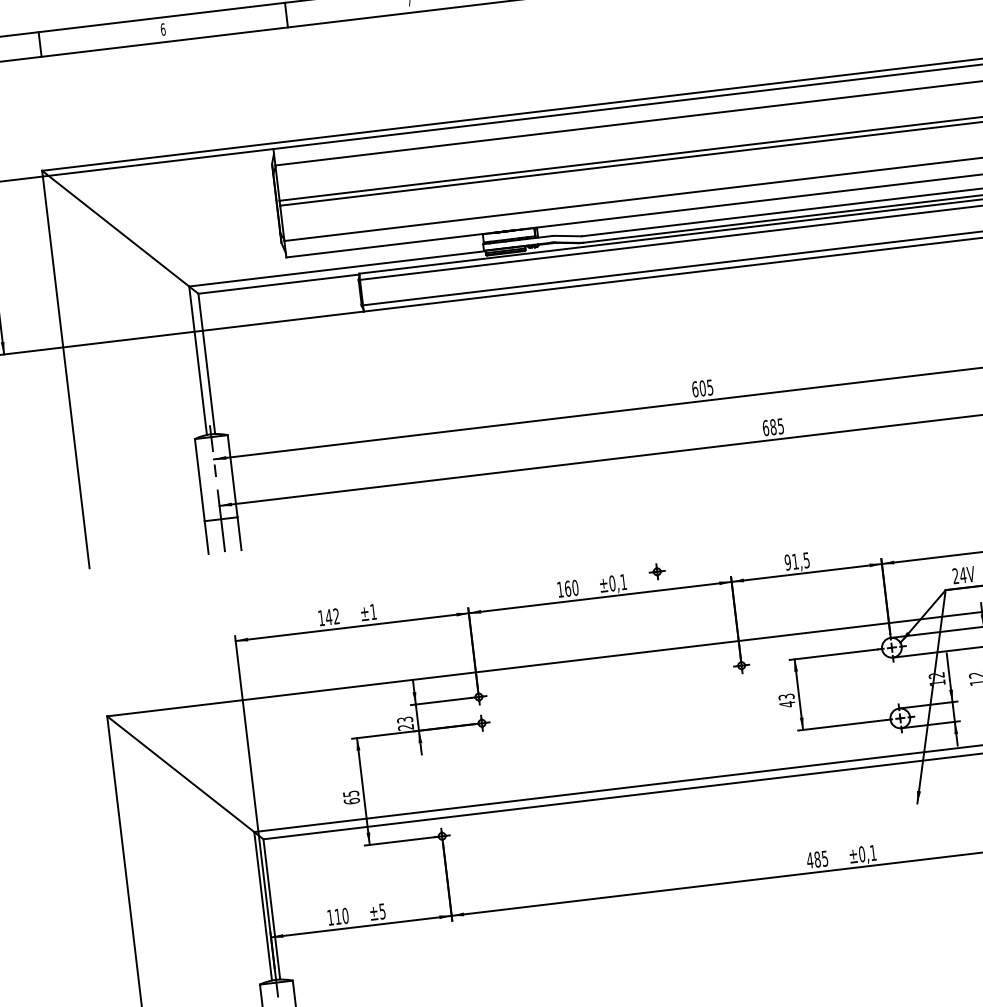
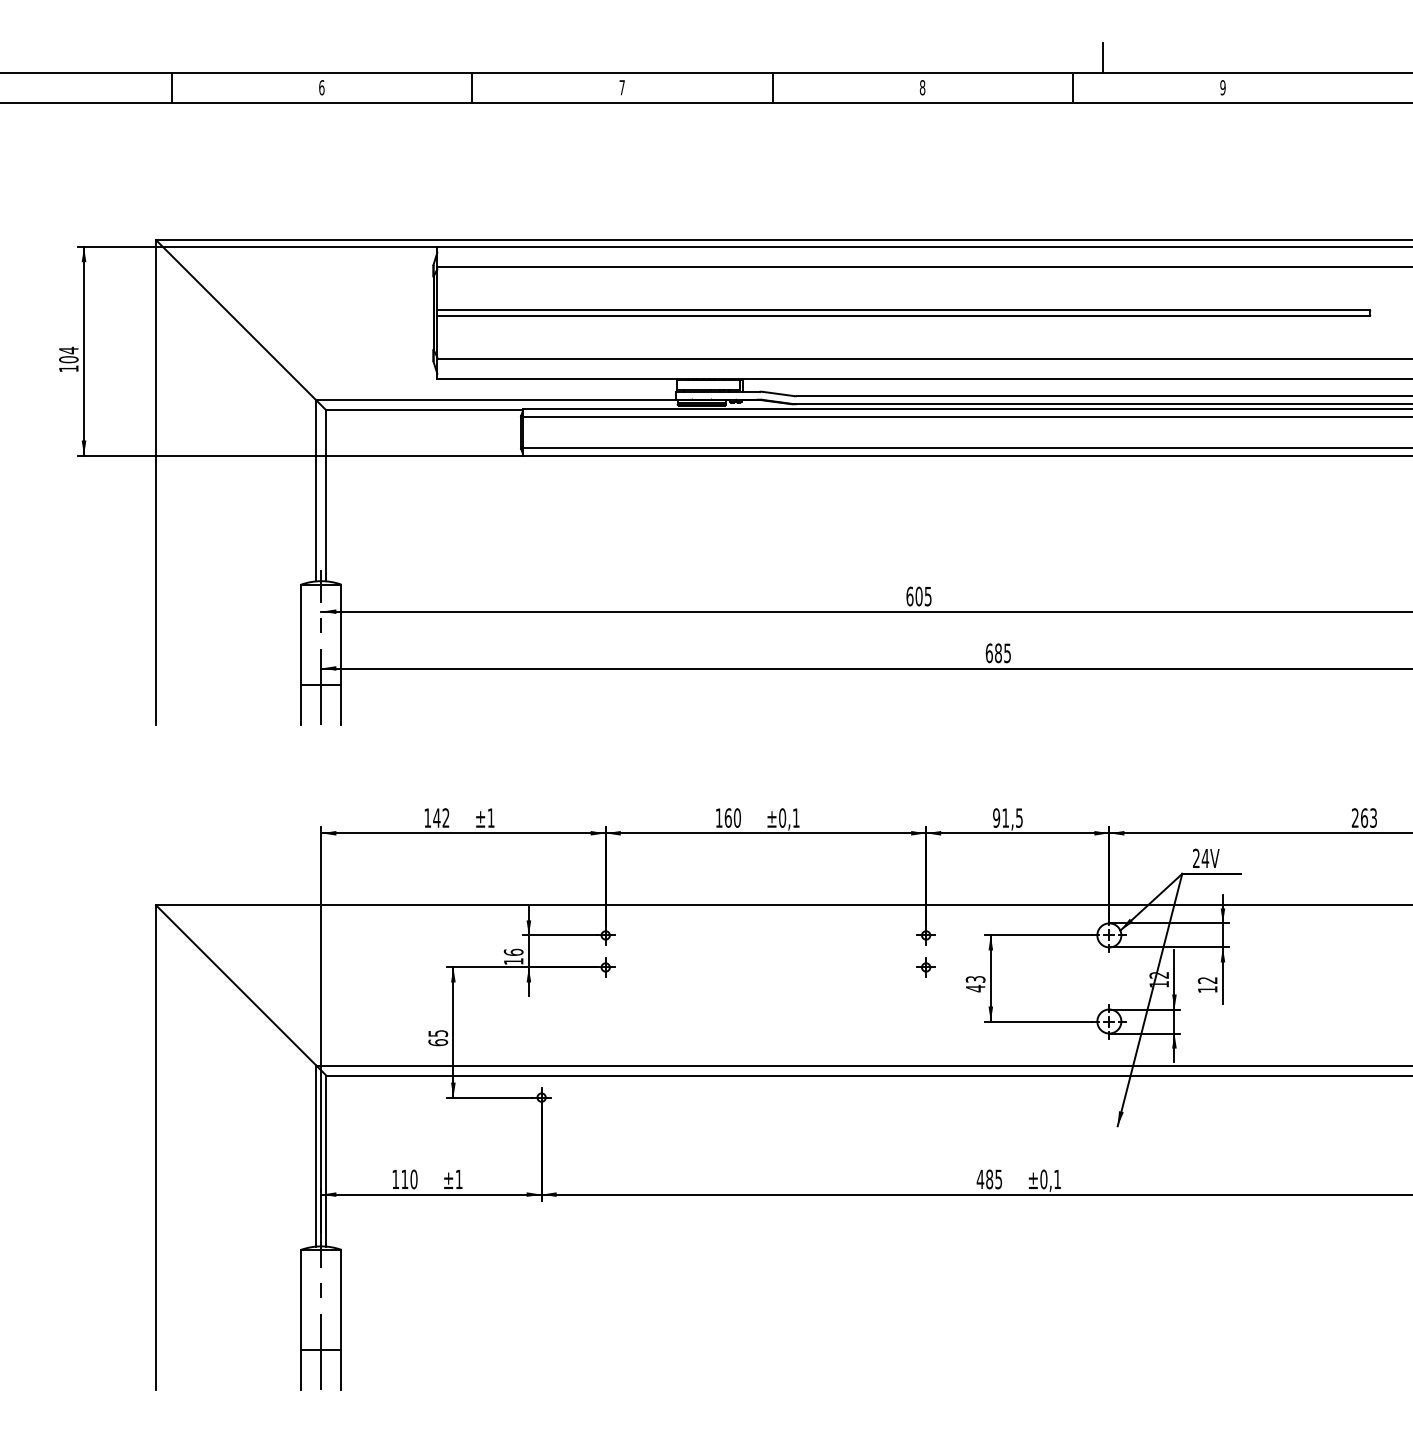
part: (656, 571) -> (925, 967), moved
text: (405, 723) -> (513, 956), 23 -> 16
text: (382, 911) -> (458, 1179), ±5 -> ±1

